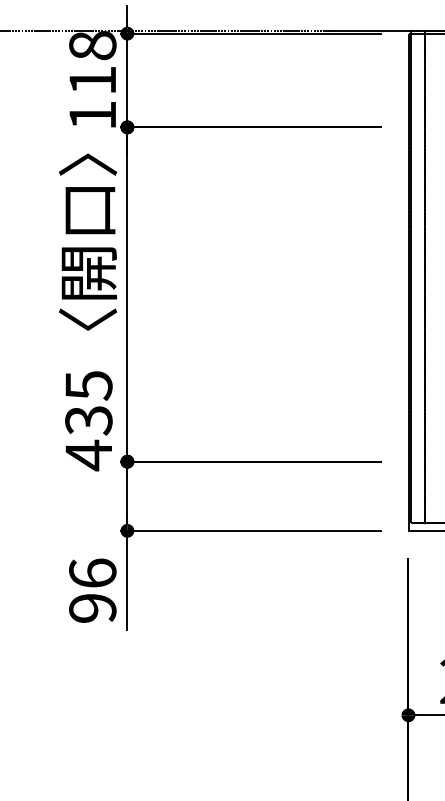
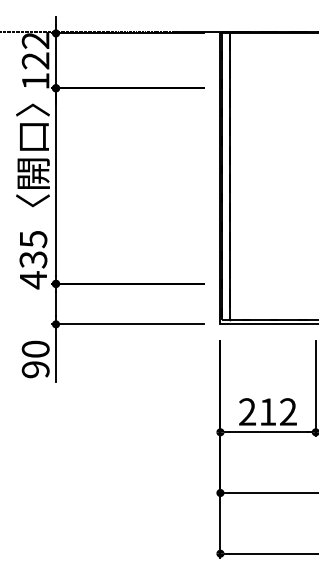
text: (92, 62) -> (35, 50), 118 -> 122
text: (92, 572) -> (35, 348), 96 -> 90

